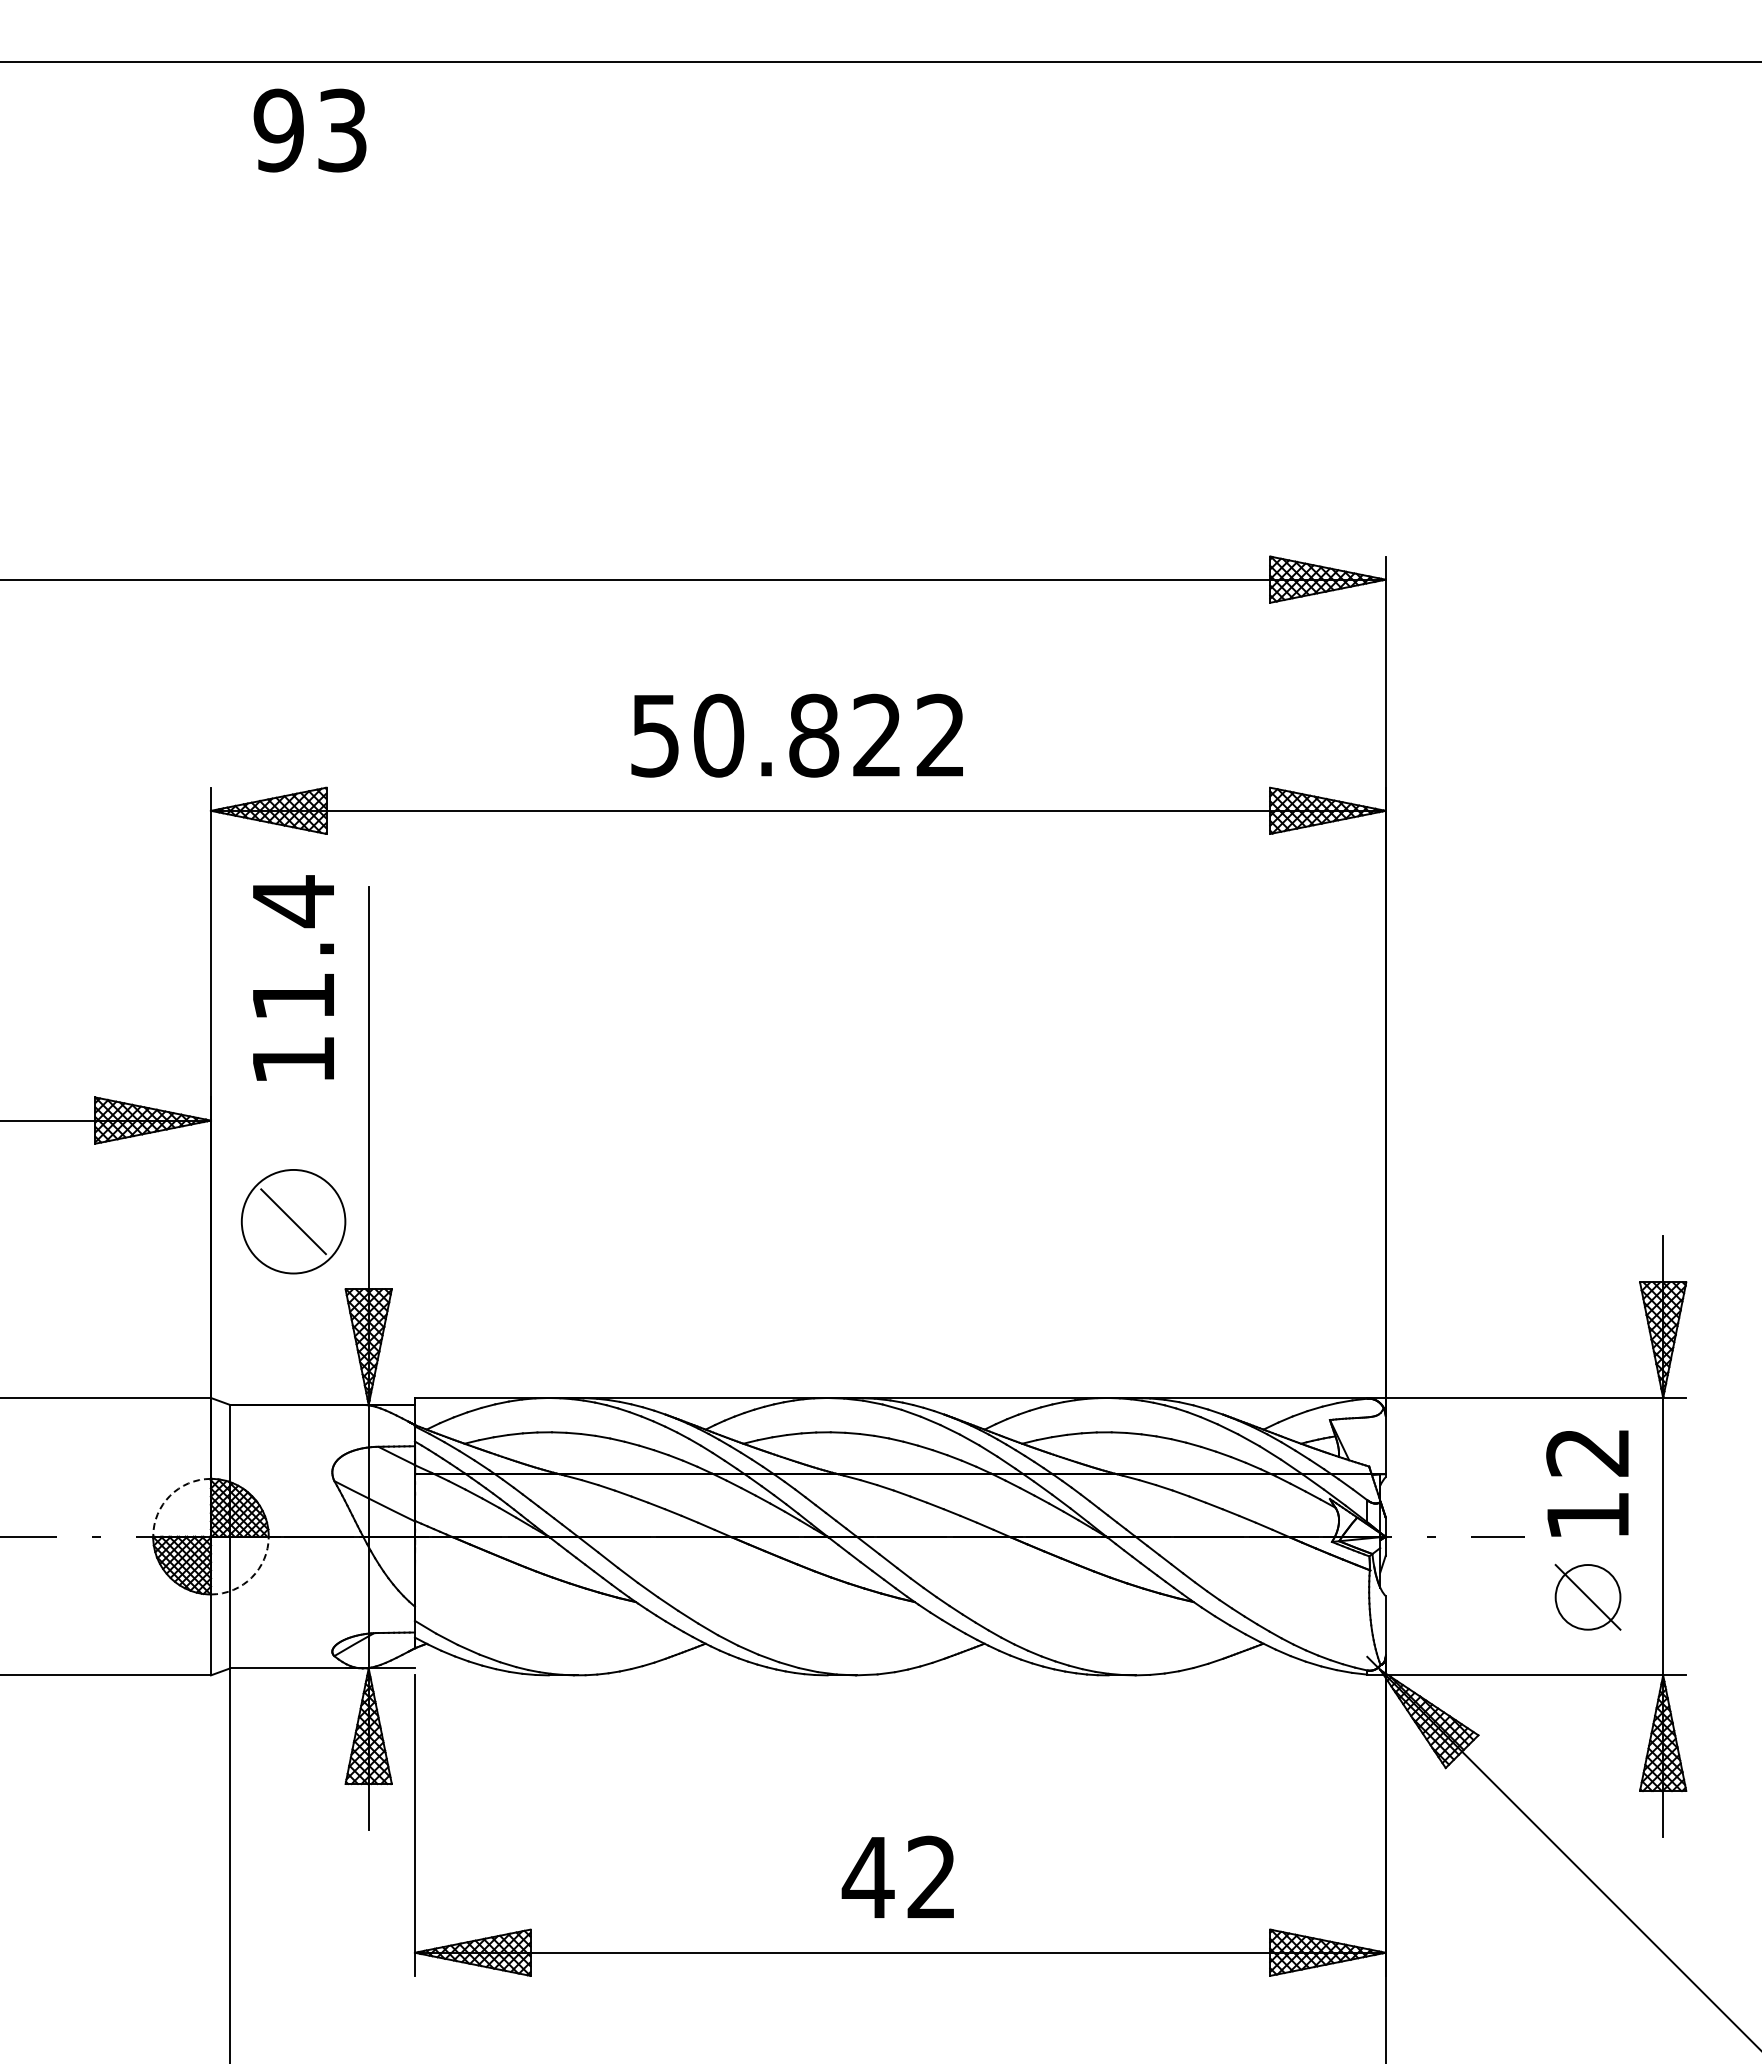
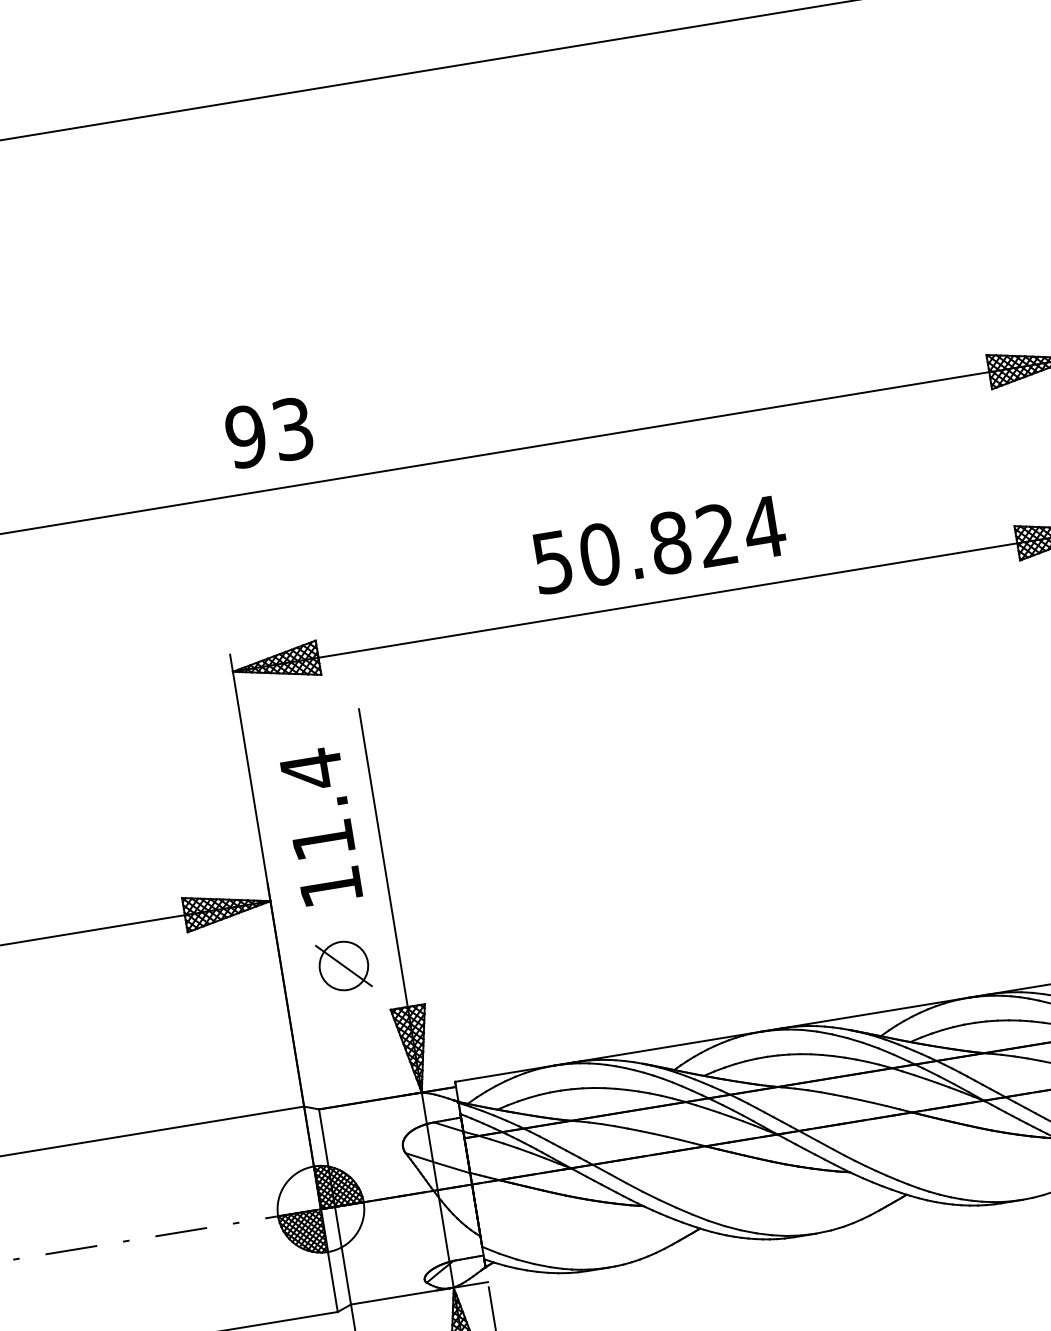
text: (309, 130) -> (268, 432), moved
text: (940, 734) -> (763, 526), 50.822 -> 50.824
text: (293, 977) -> (320, 825), moved
circle: (293, 1221) -> (343, 965), size x0.62
arc: (170, 1495) -> (285, 1183), dashed -> solid
arc: (251, 1577) -> (355, 1234), dashed -> solid

